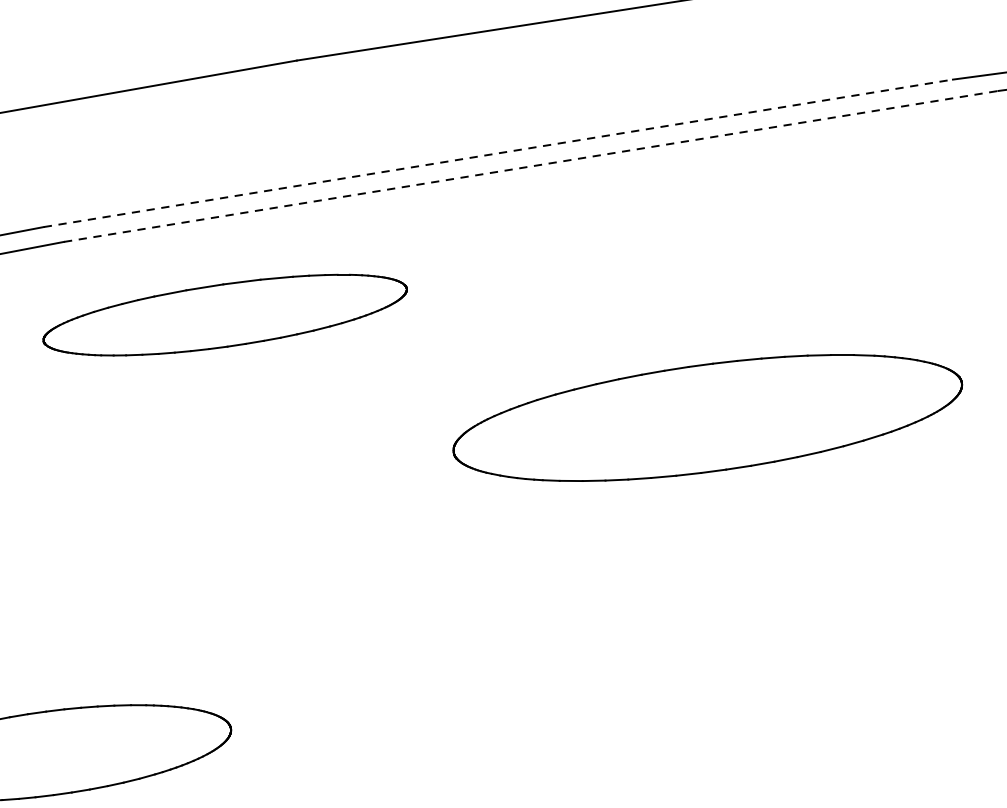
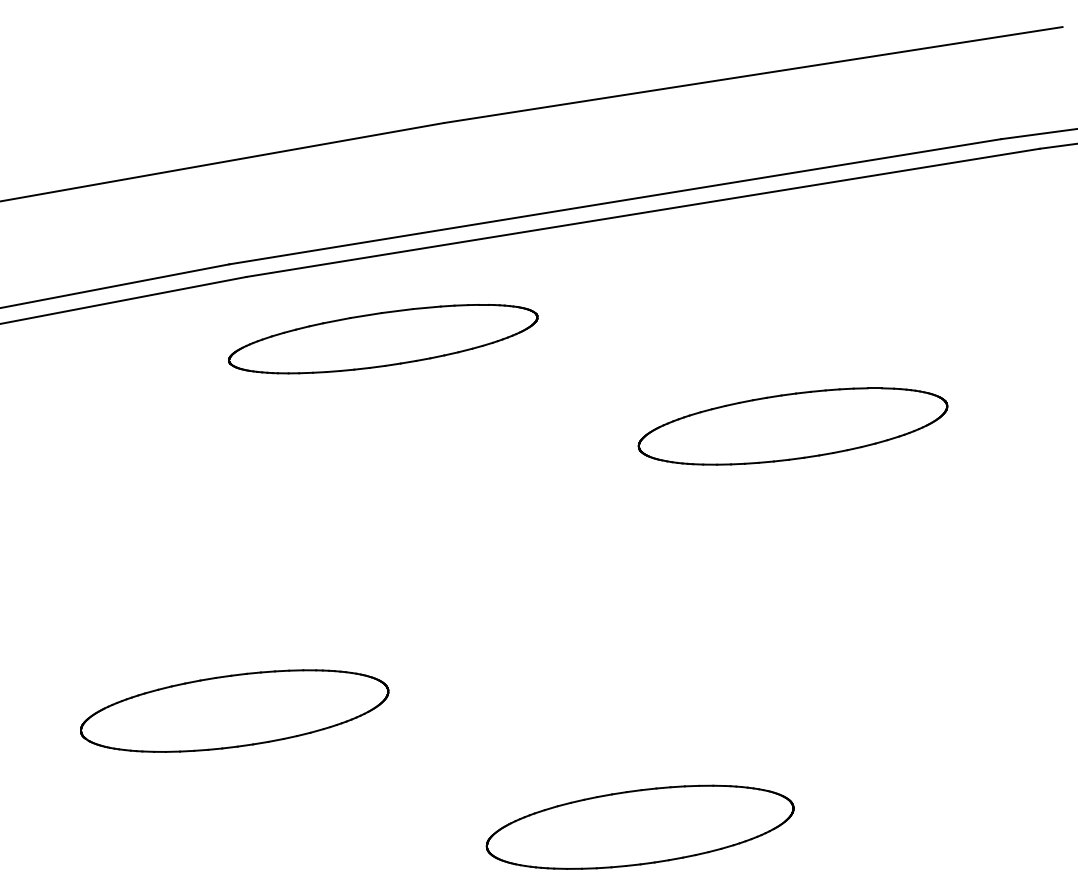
line: (498, 153) -> (615, 201), dashed -> solid
line: (531, 166) -> (643, 212), dashed -> solid
part: (707, 418) -> (792, 426), size x0.71

